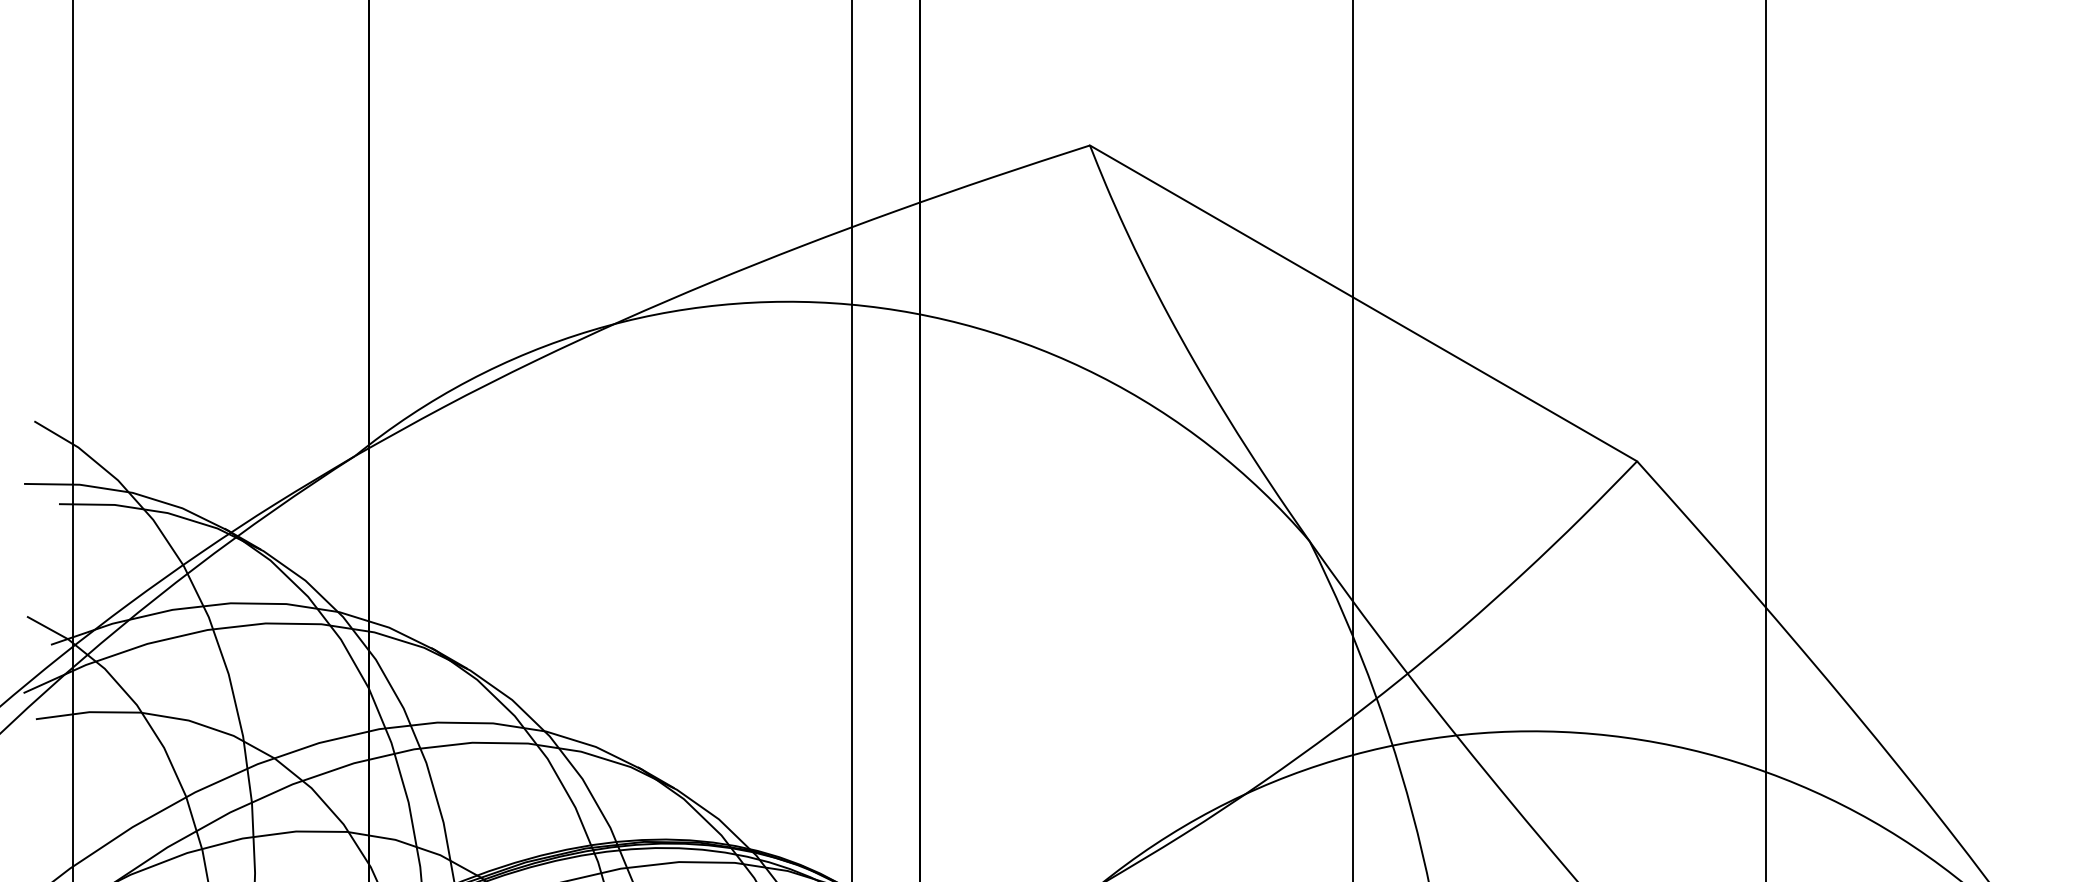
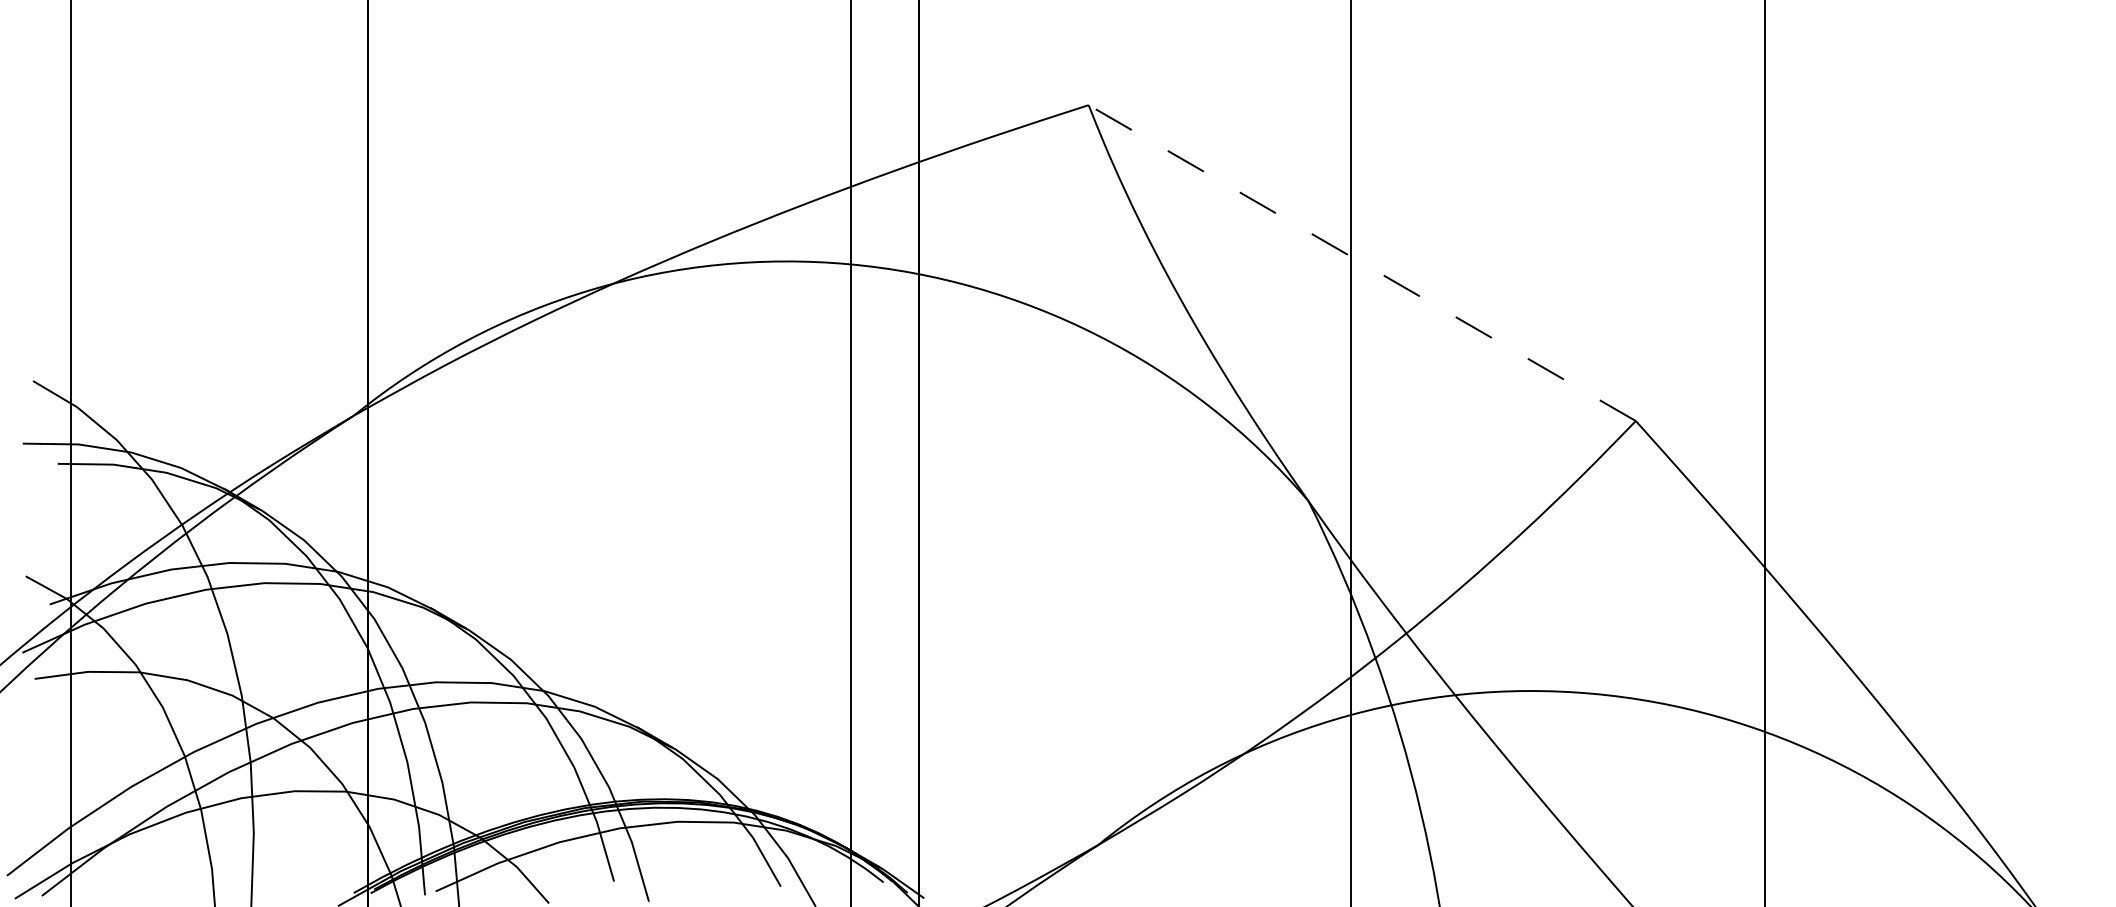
line: (1363, 303) -> (1362, 263), solid -> dashed

